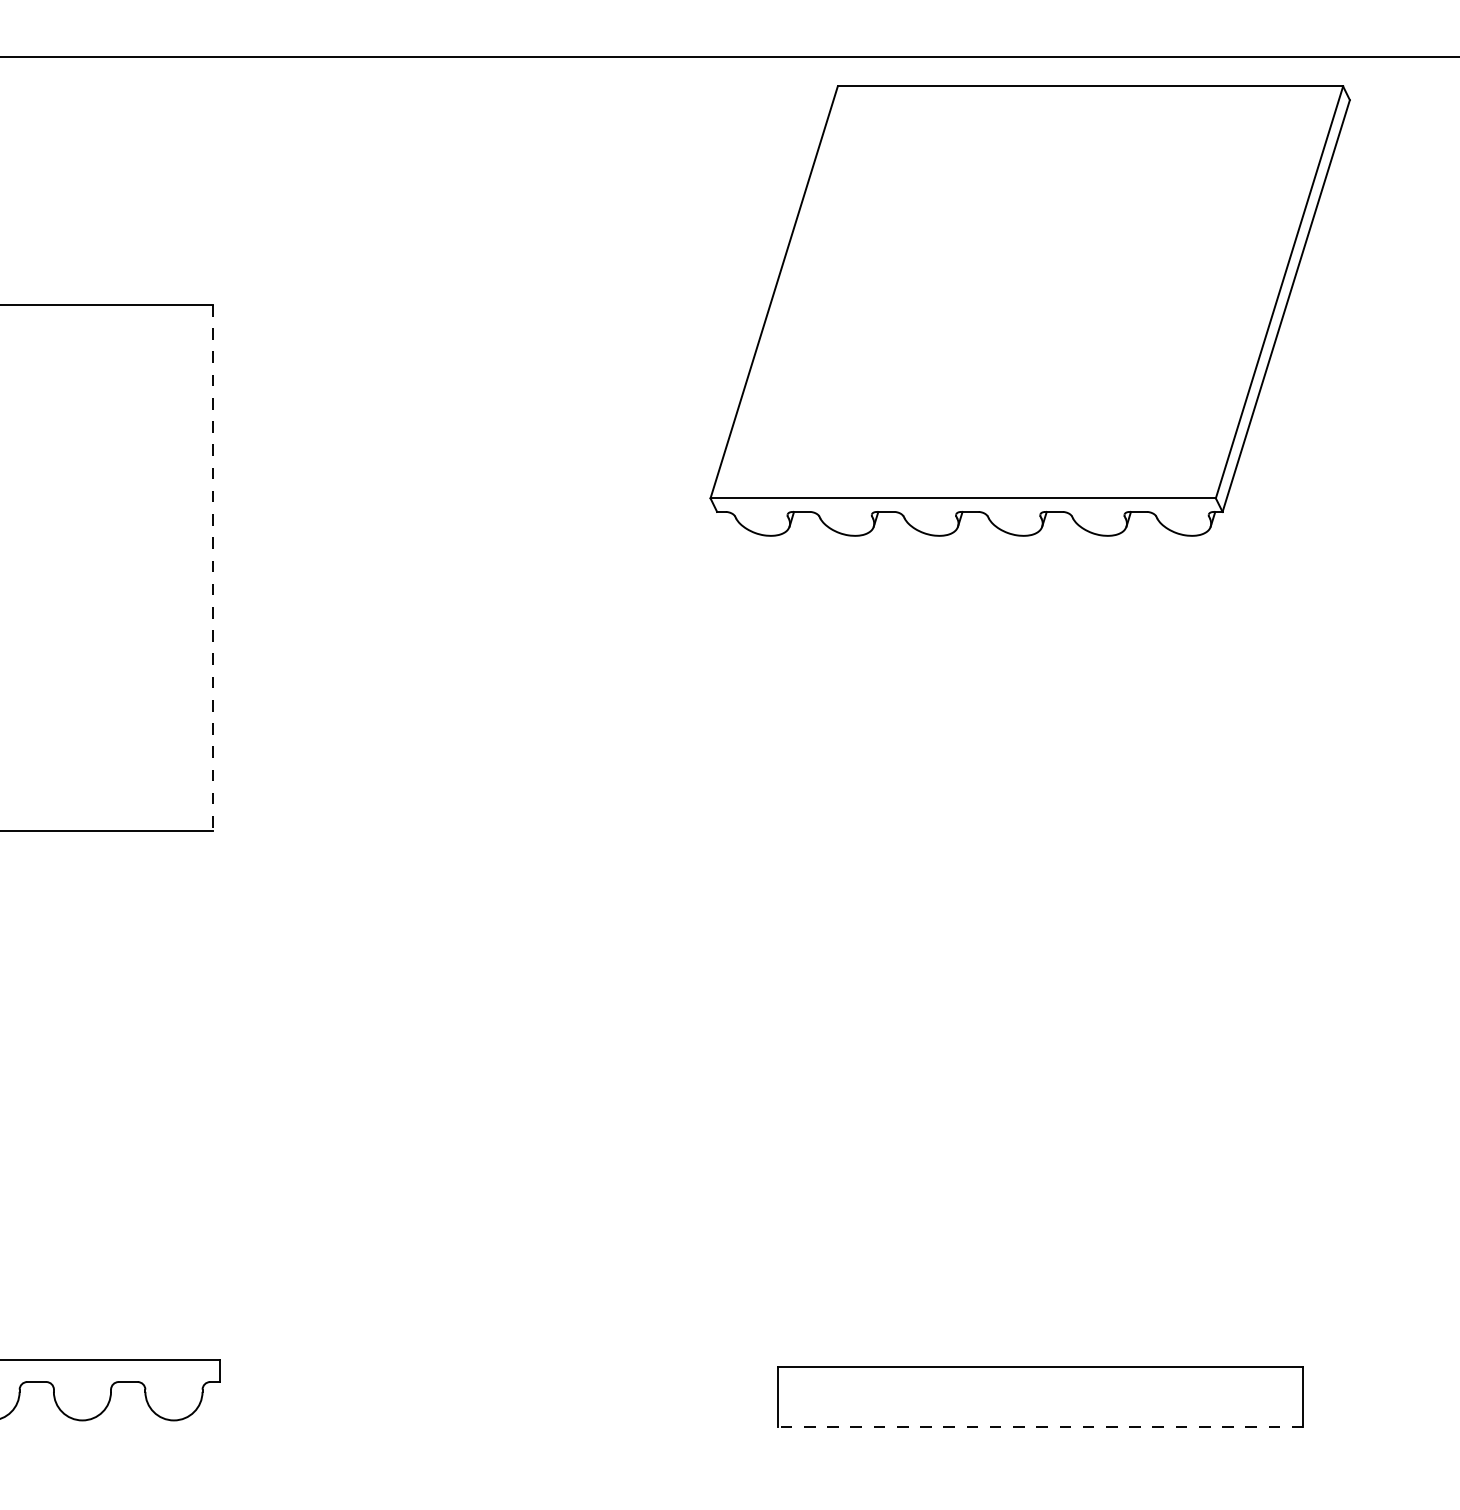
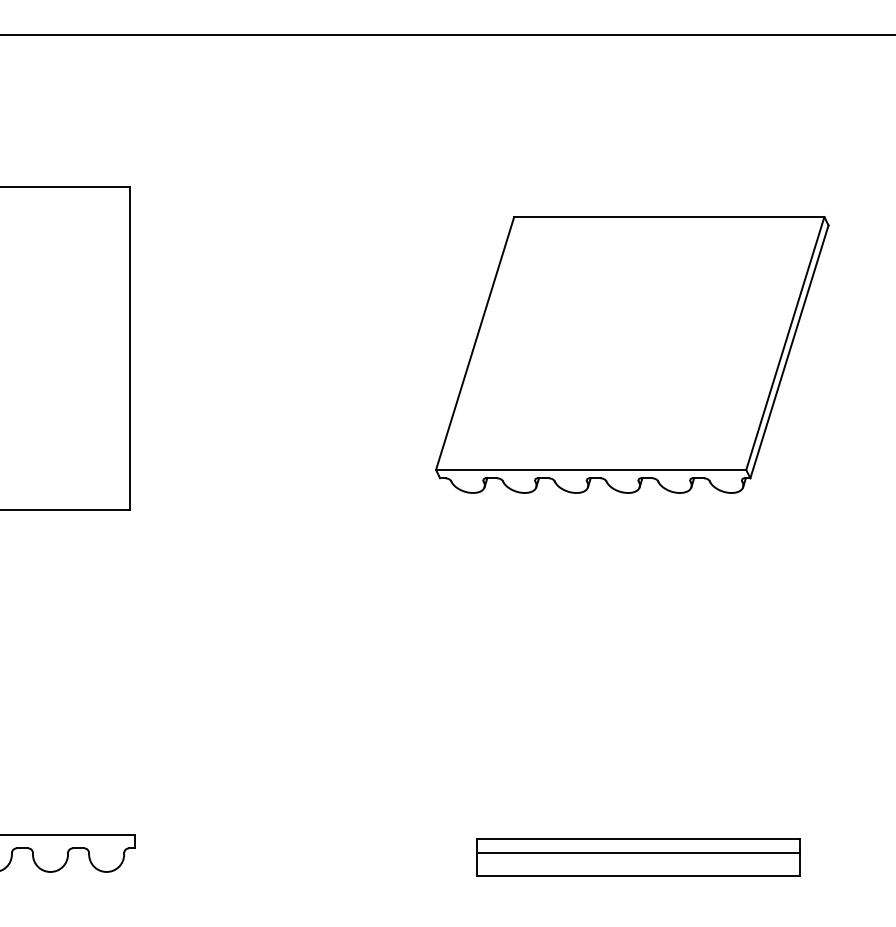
part: (1030, 310) -> (632, 354), moved
line: (212, 569) -> (130, 349), dashed -> solid
line: (1040, 1388) -> (638, 852), added
line: (1040, 1427) -> (638, 876), dashed -> solid

